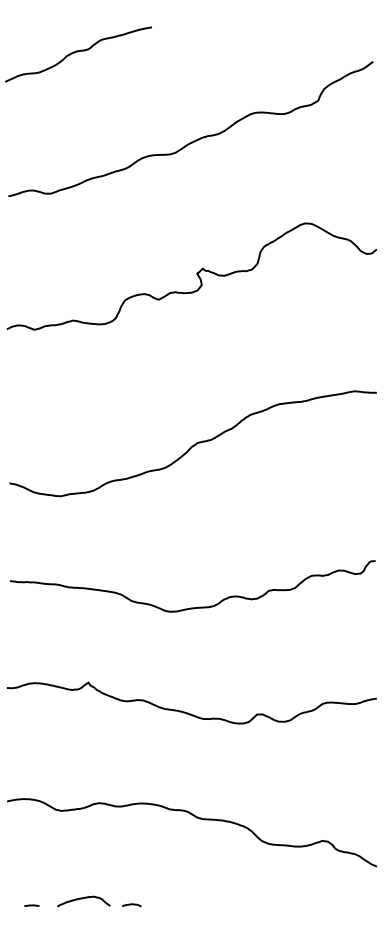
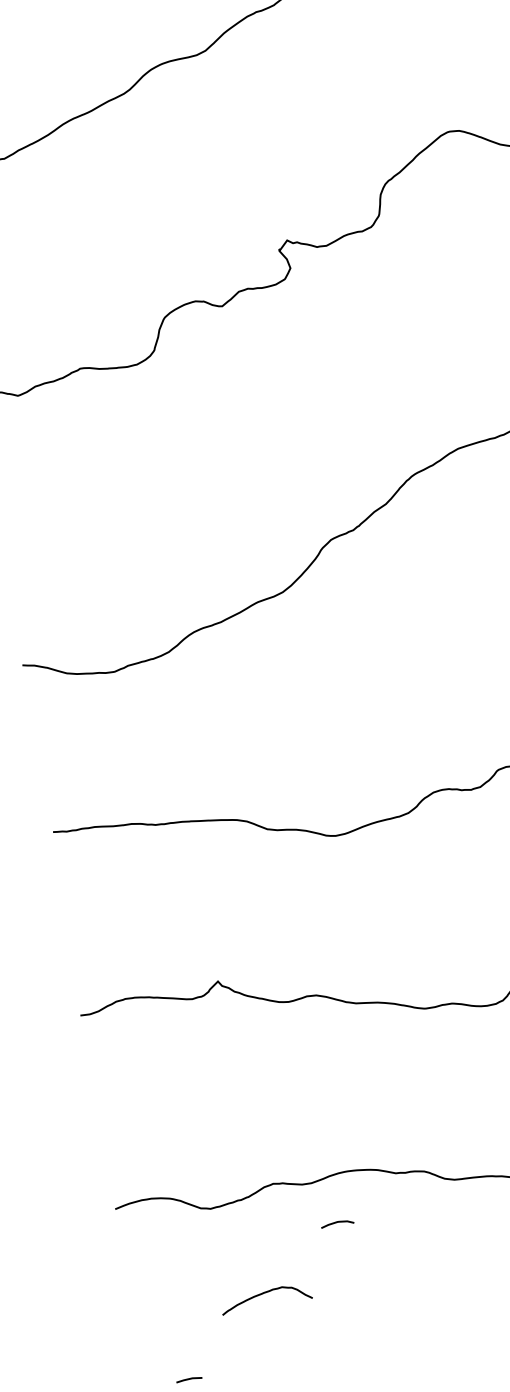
curve: (82, 899) -> (263, 1295), moved
curve: (131, 905) -> (336, 1224), moved

